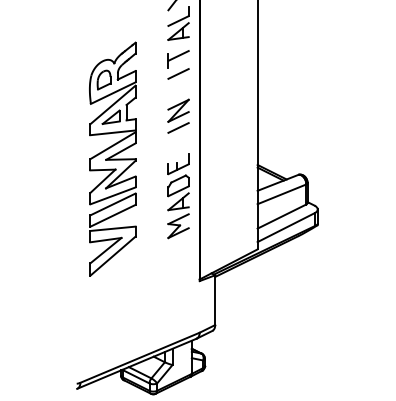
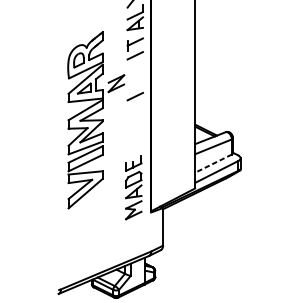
part: (178, 110) -> (116, 83), moved
part: (178, 196) -> (133, 187), moved
line: (281, 216) -> (213, 163), solid -> dashed

